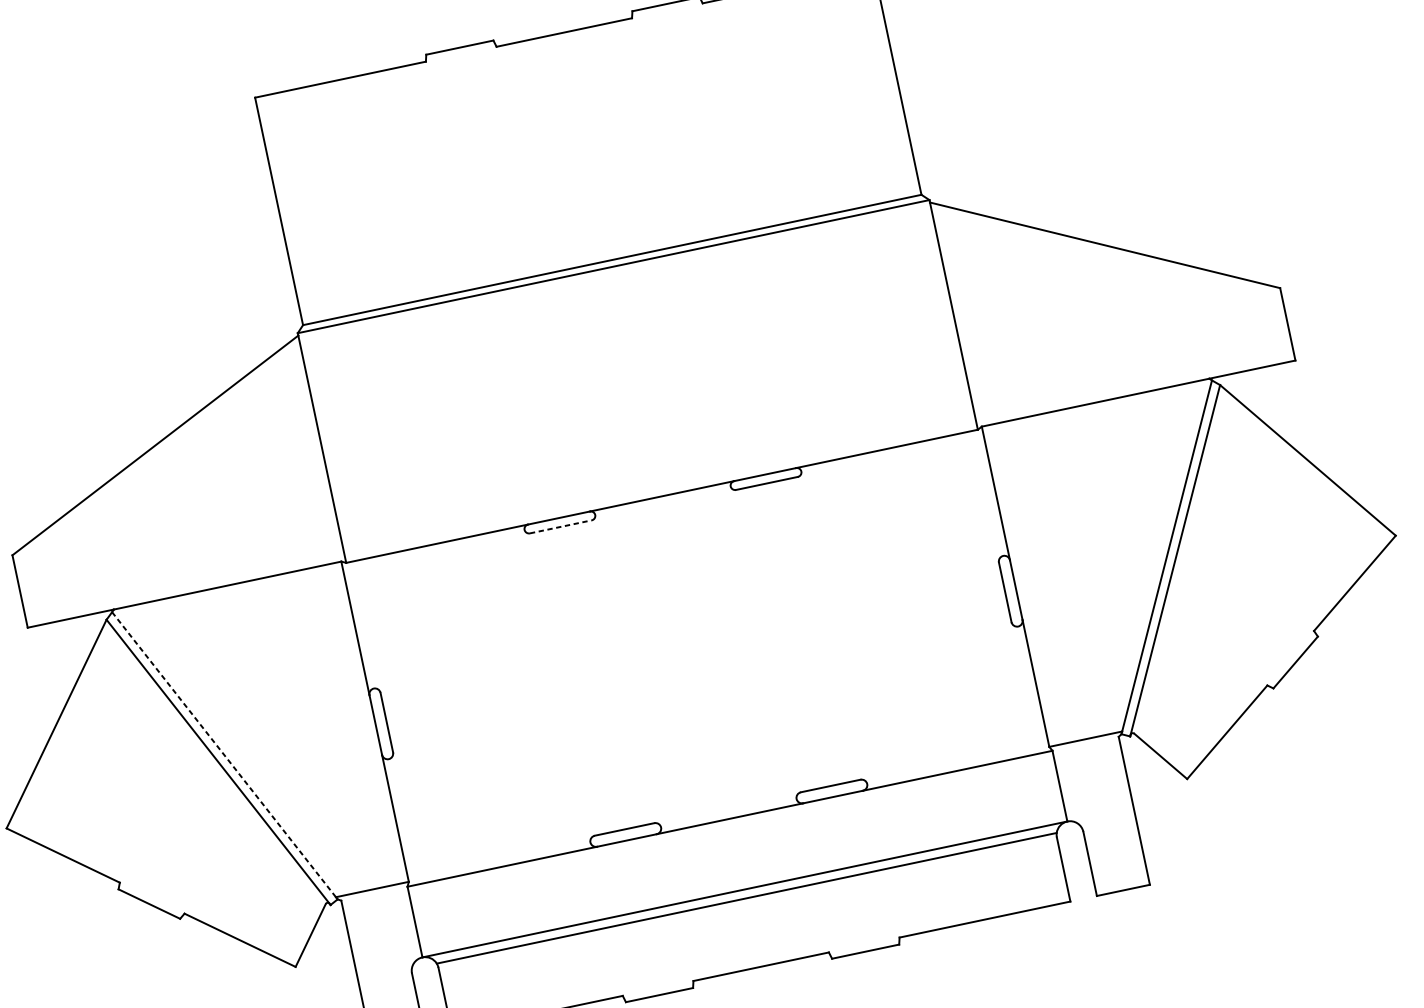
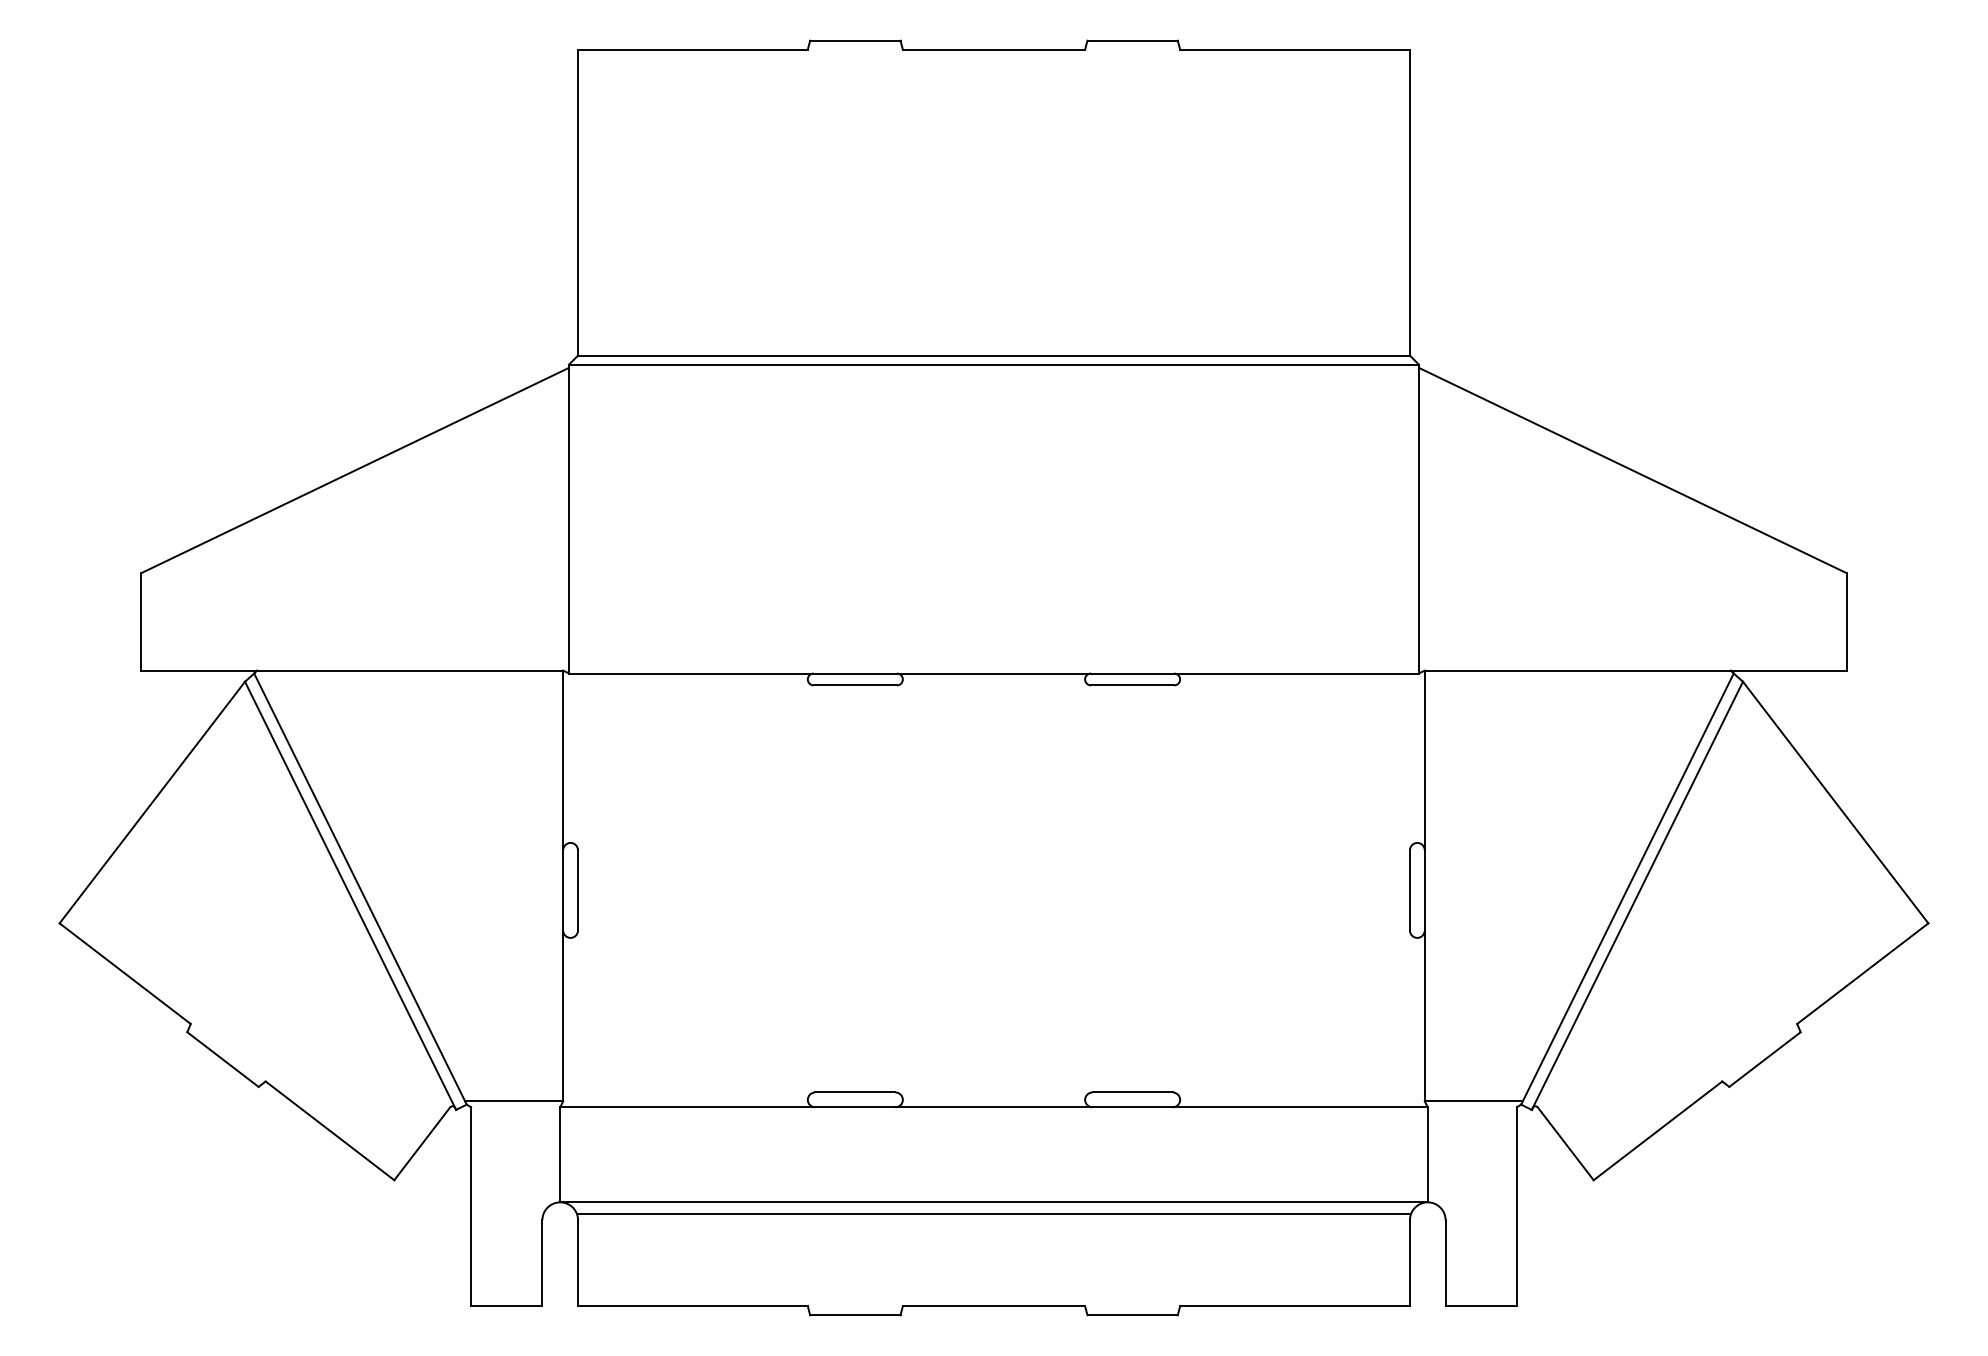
line: (560, 526) -> (855, 685), dashed -> solid
line: (223, 754) -> (359, 887), dashed -> solid

